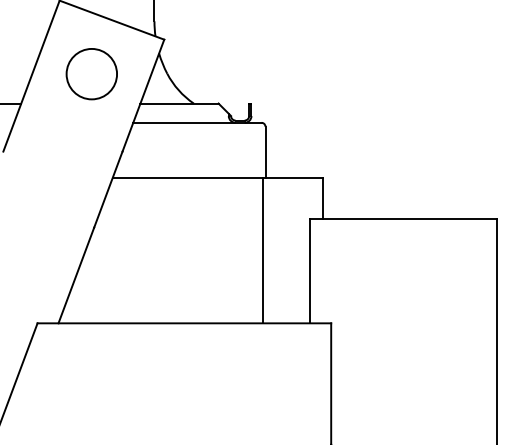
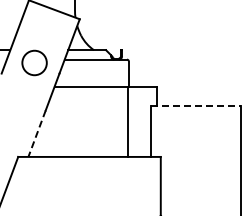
circle: (91, 73) -> (34, 62), moved
line: (404, 219) -> (196, 106), solid -> dashed
line: (77, 275) -> (37, 133), solid -> dashed

